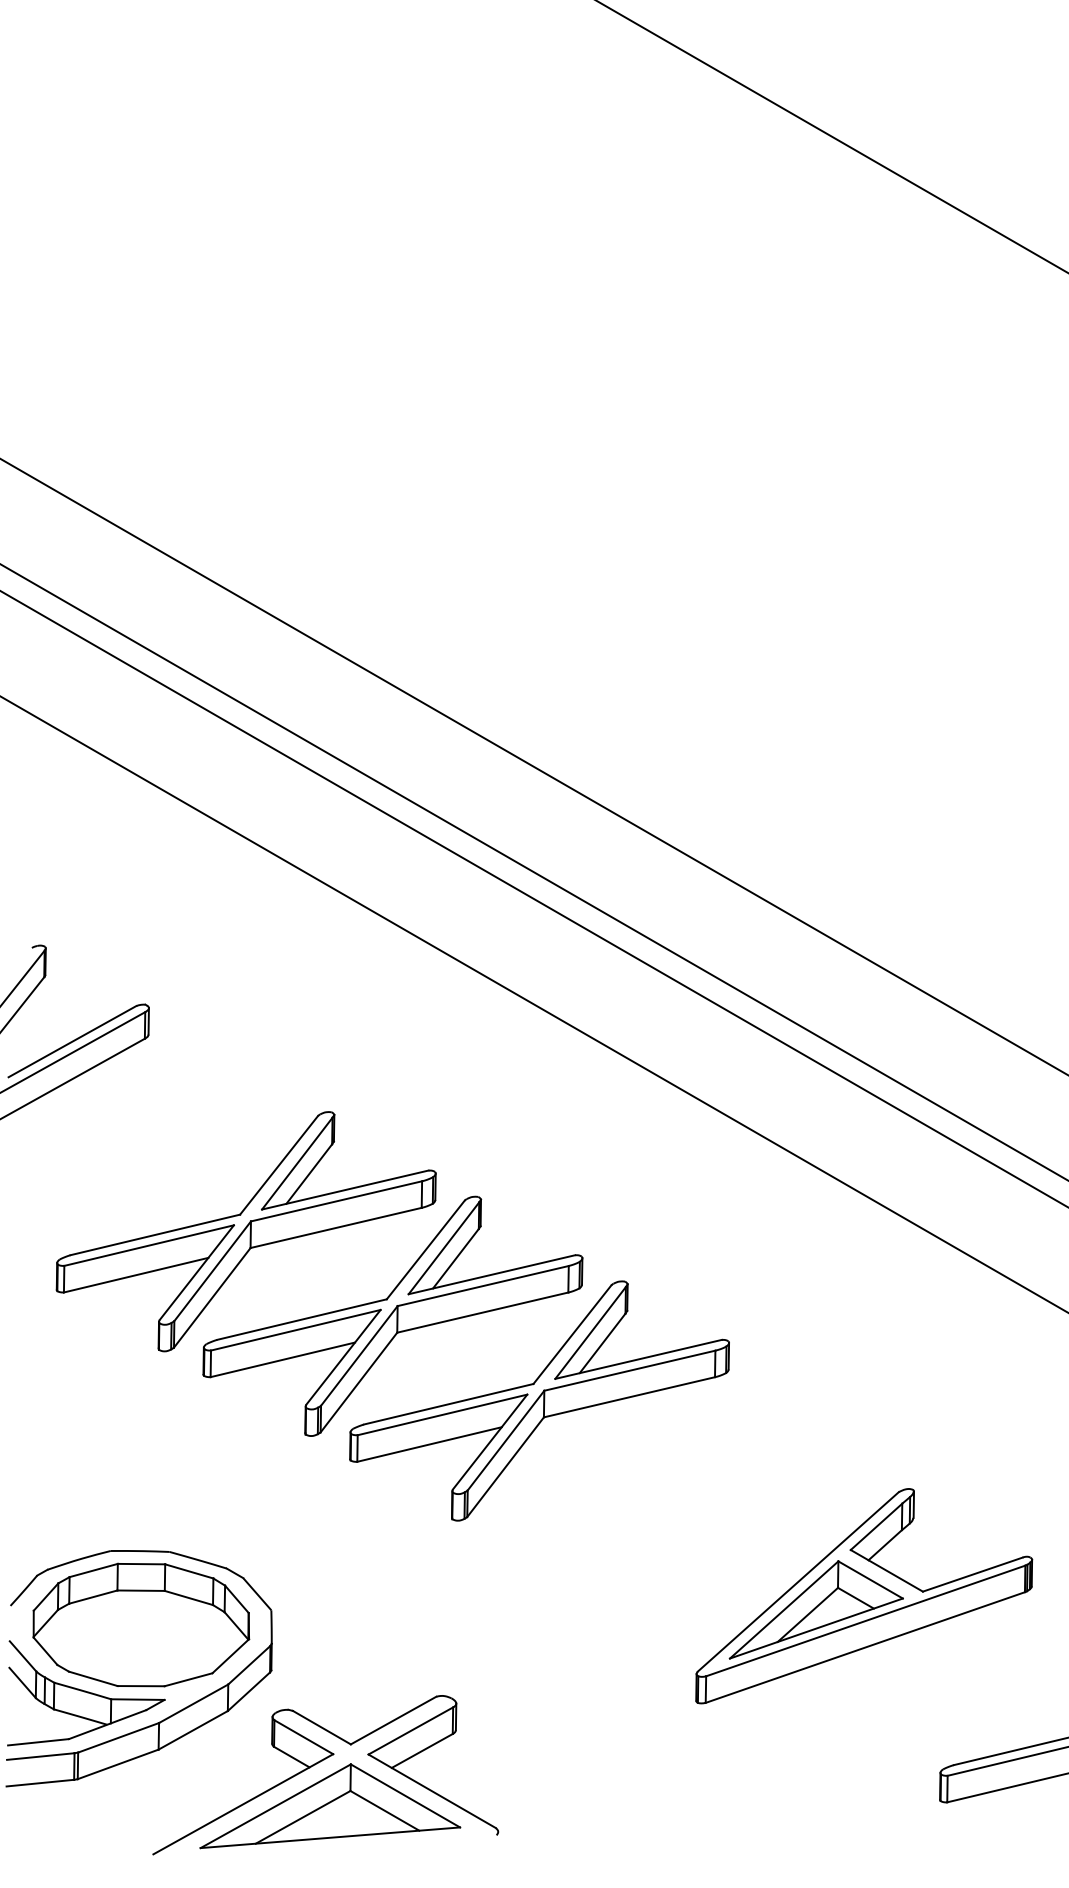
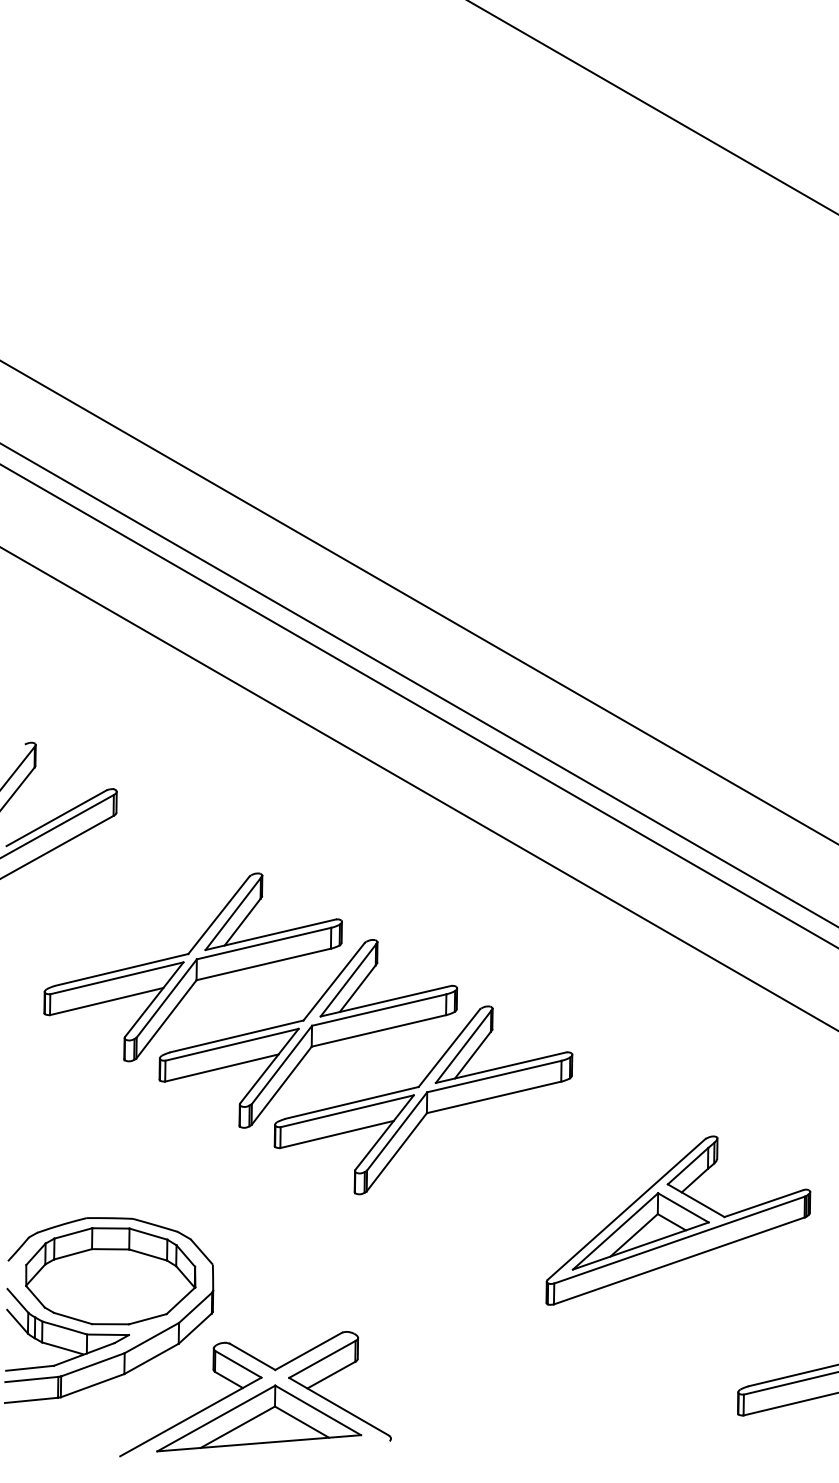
part: (864, 1596) -> (678, 1220), moved

